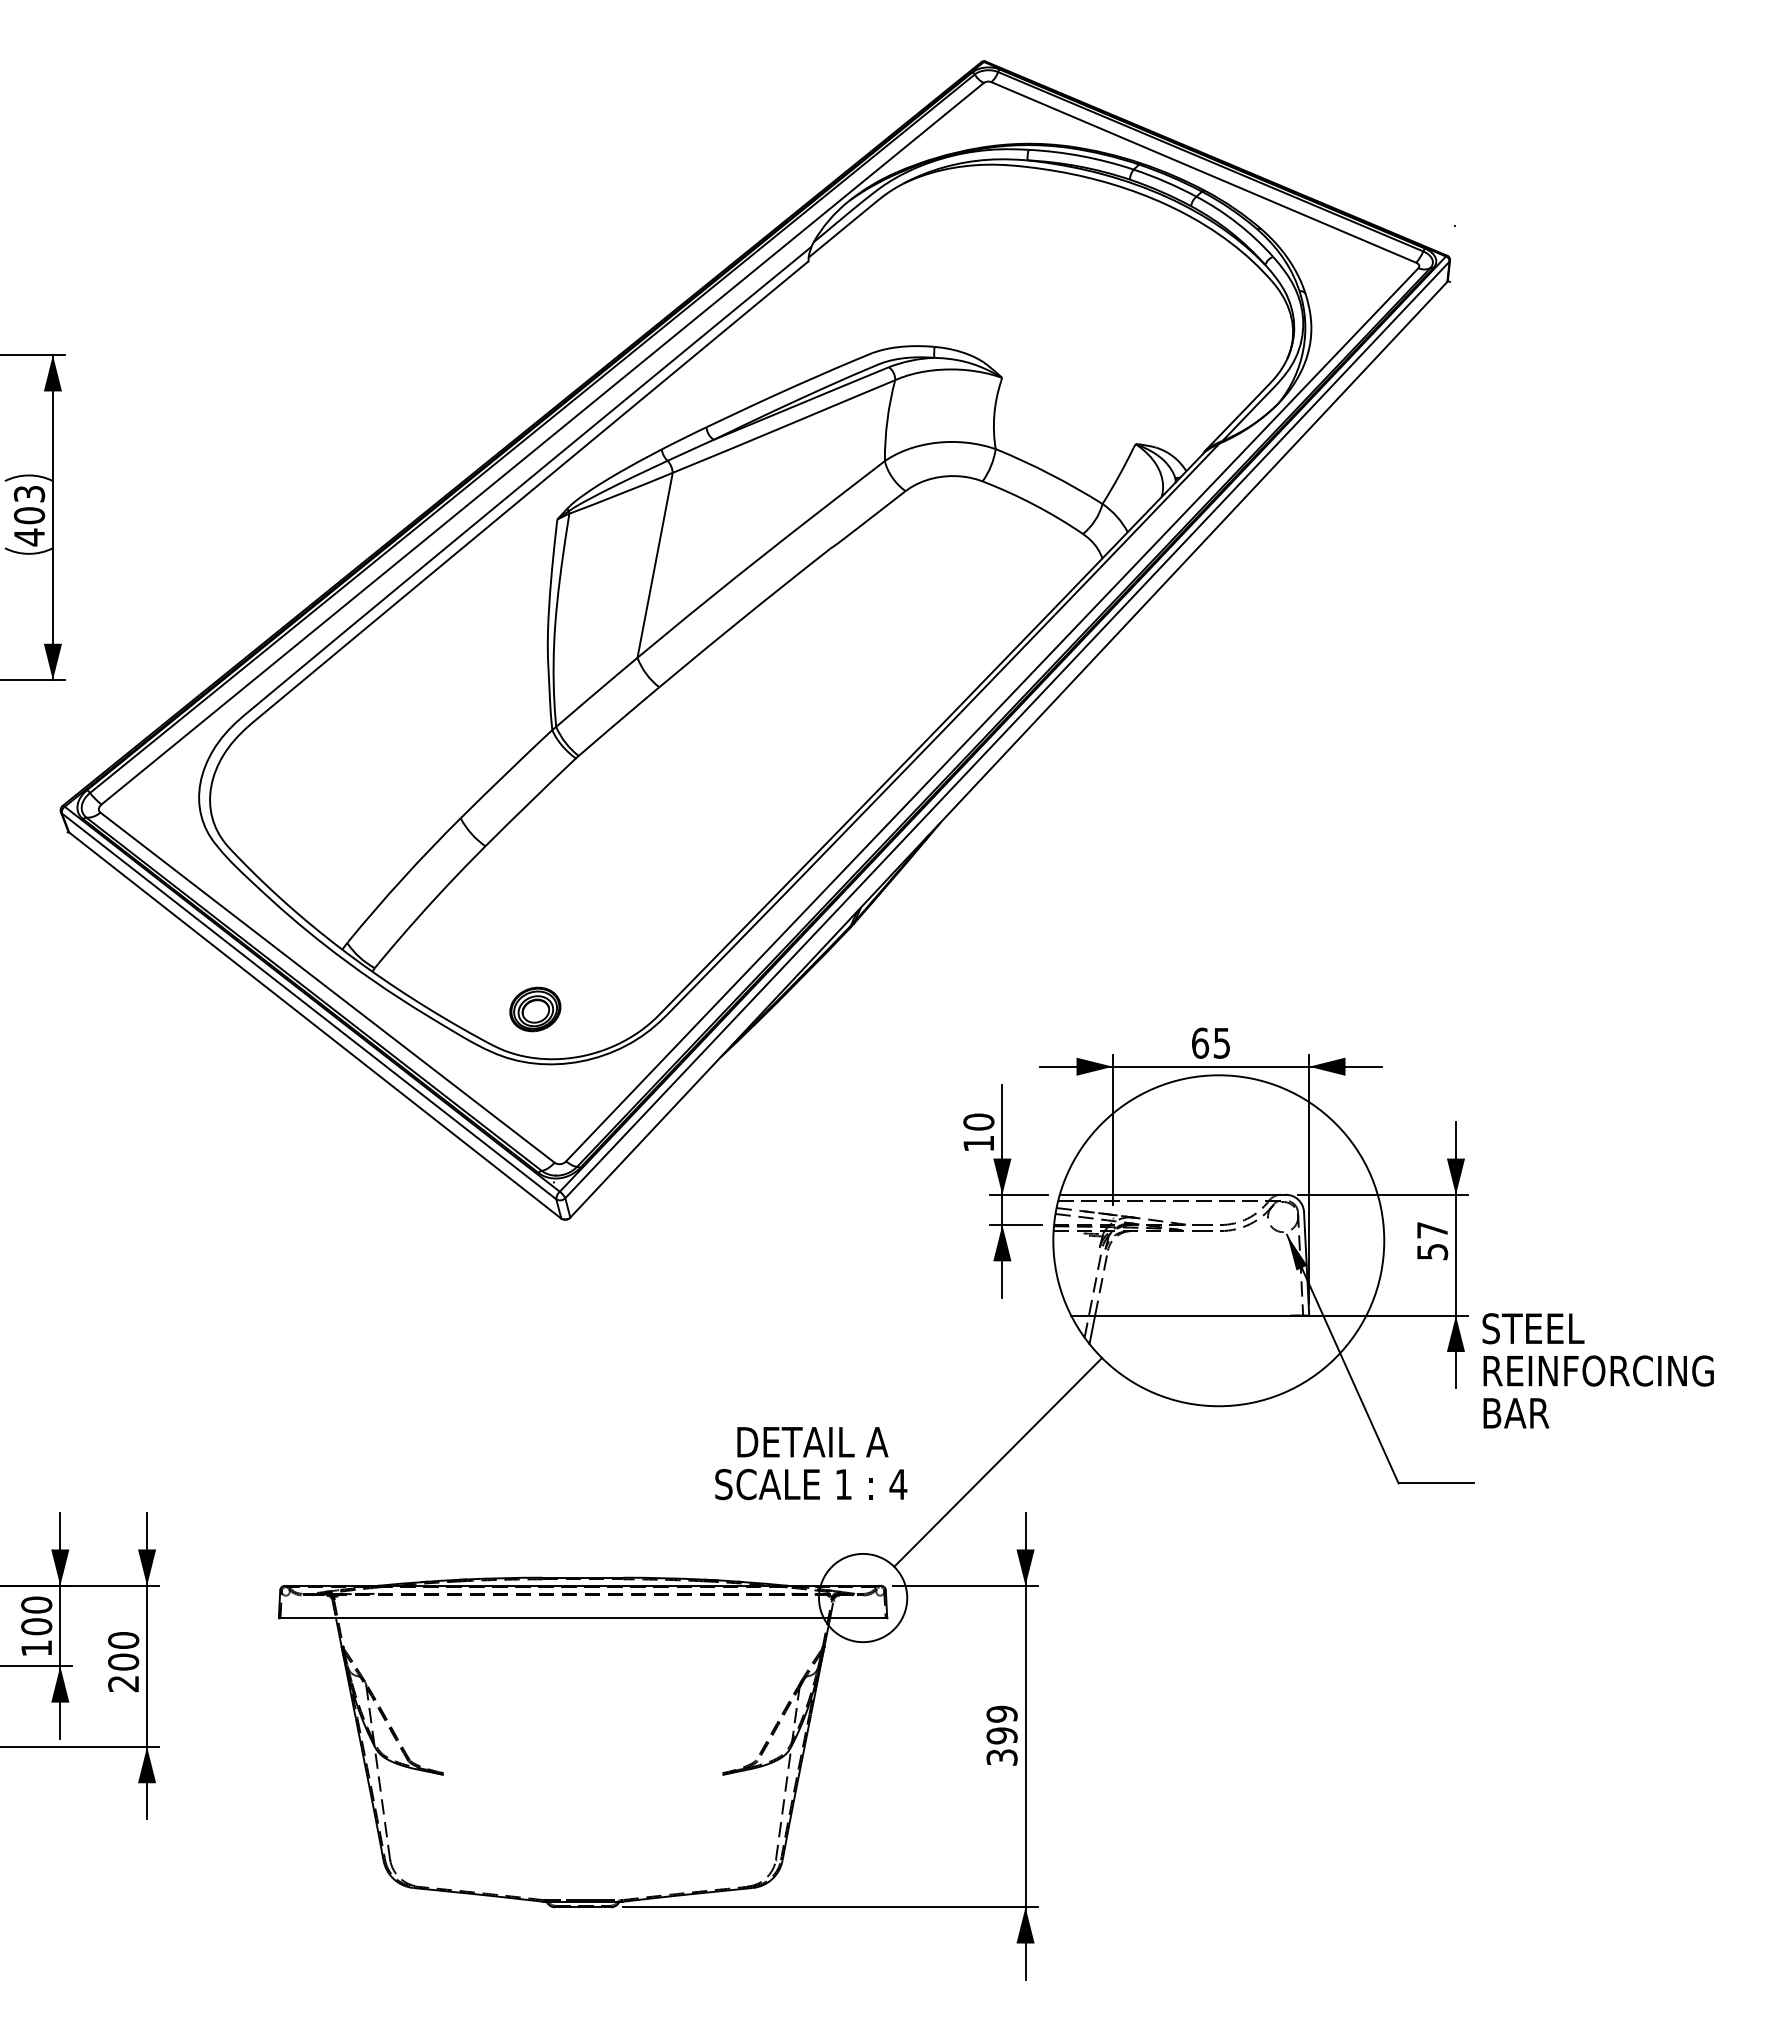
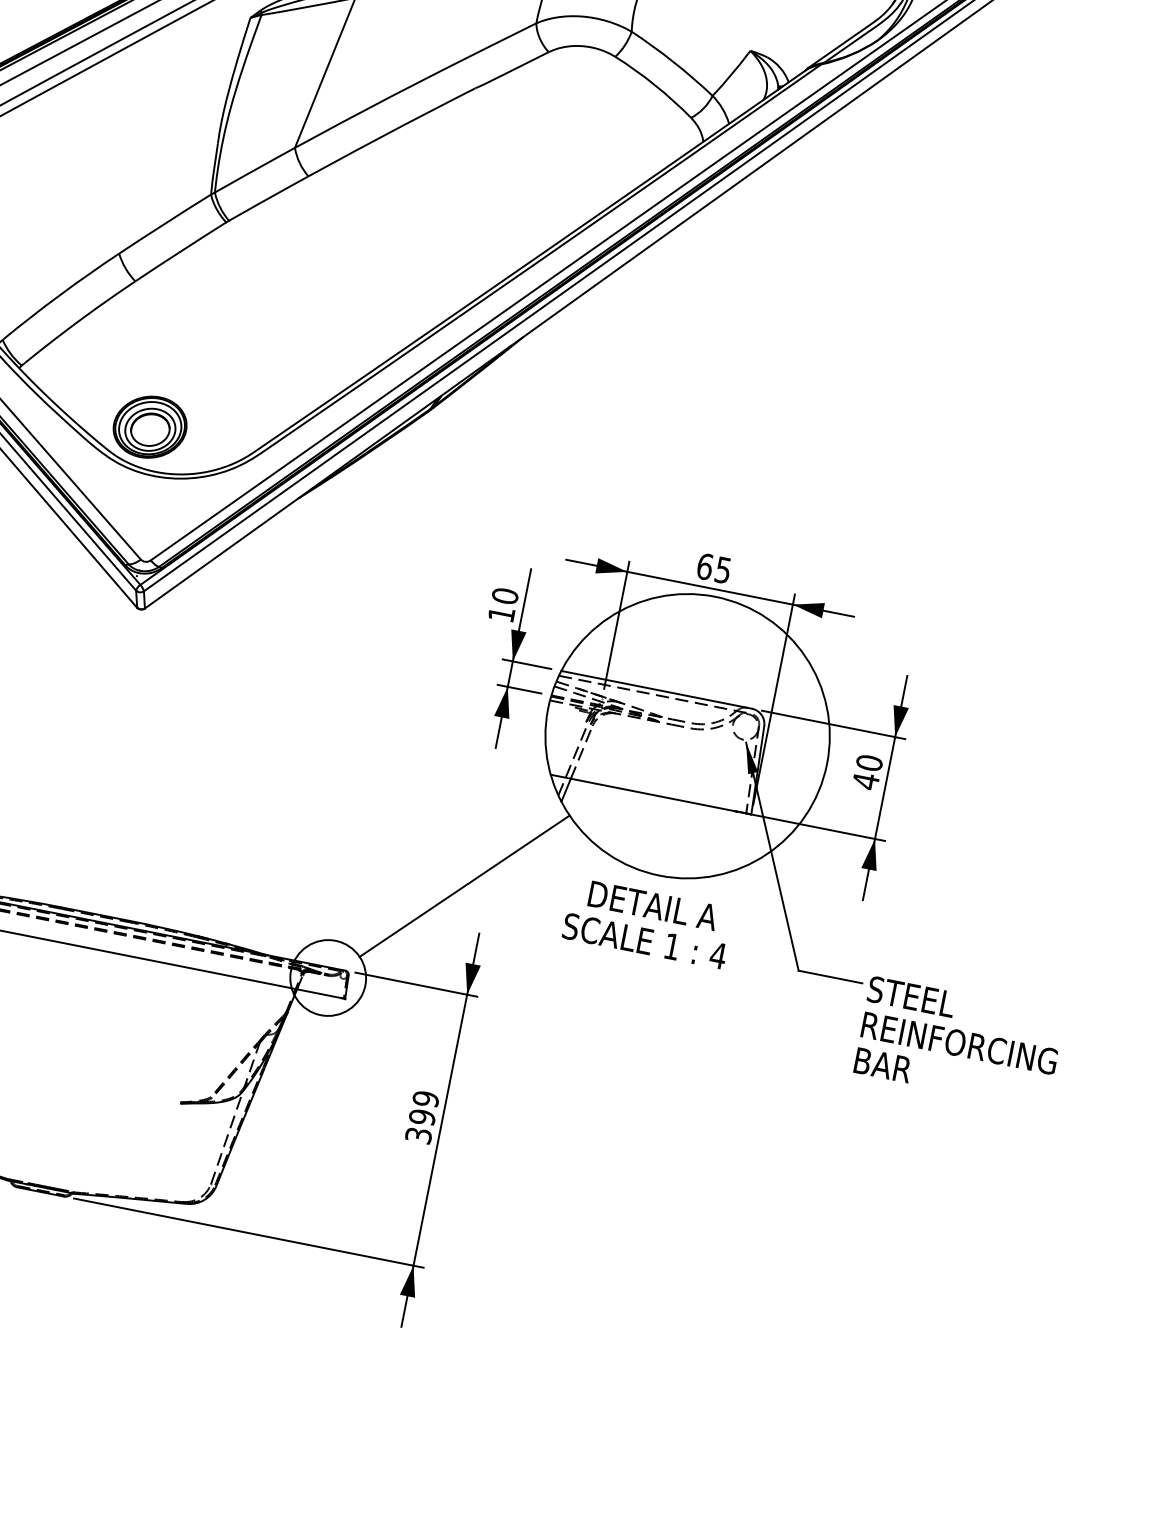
part: (535, 1009) -> (150, 427), size x1.67
text: (1432, 1241) -> (867, 772), 57 -> 40
text: (1597, 1370) -> (958, 1042), moved
text: (811, 1463) -> (648, 923), moved

